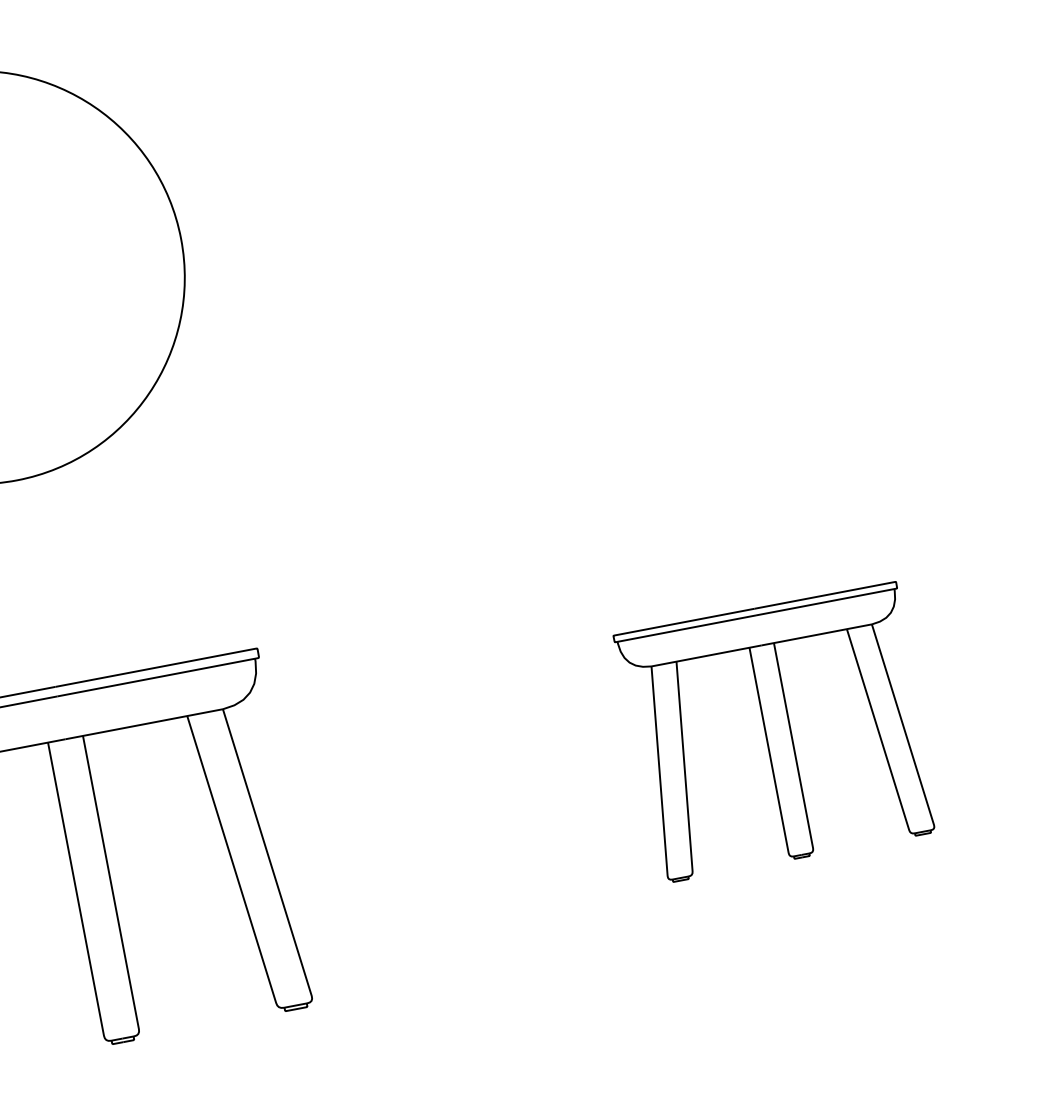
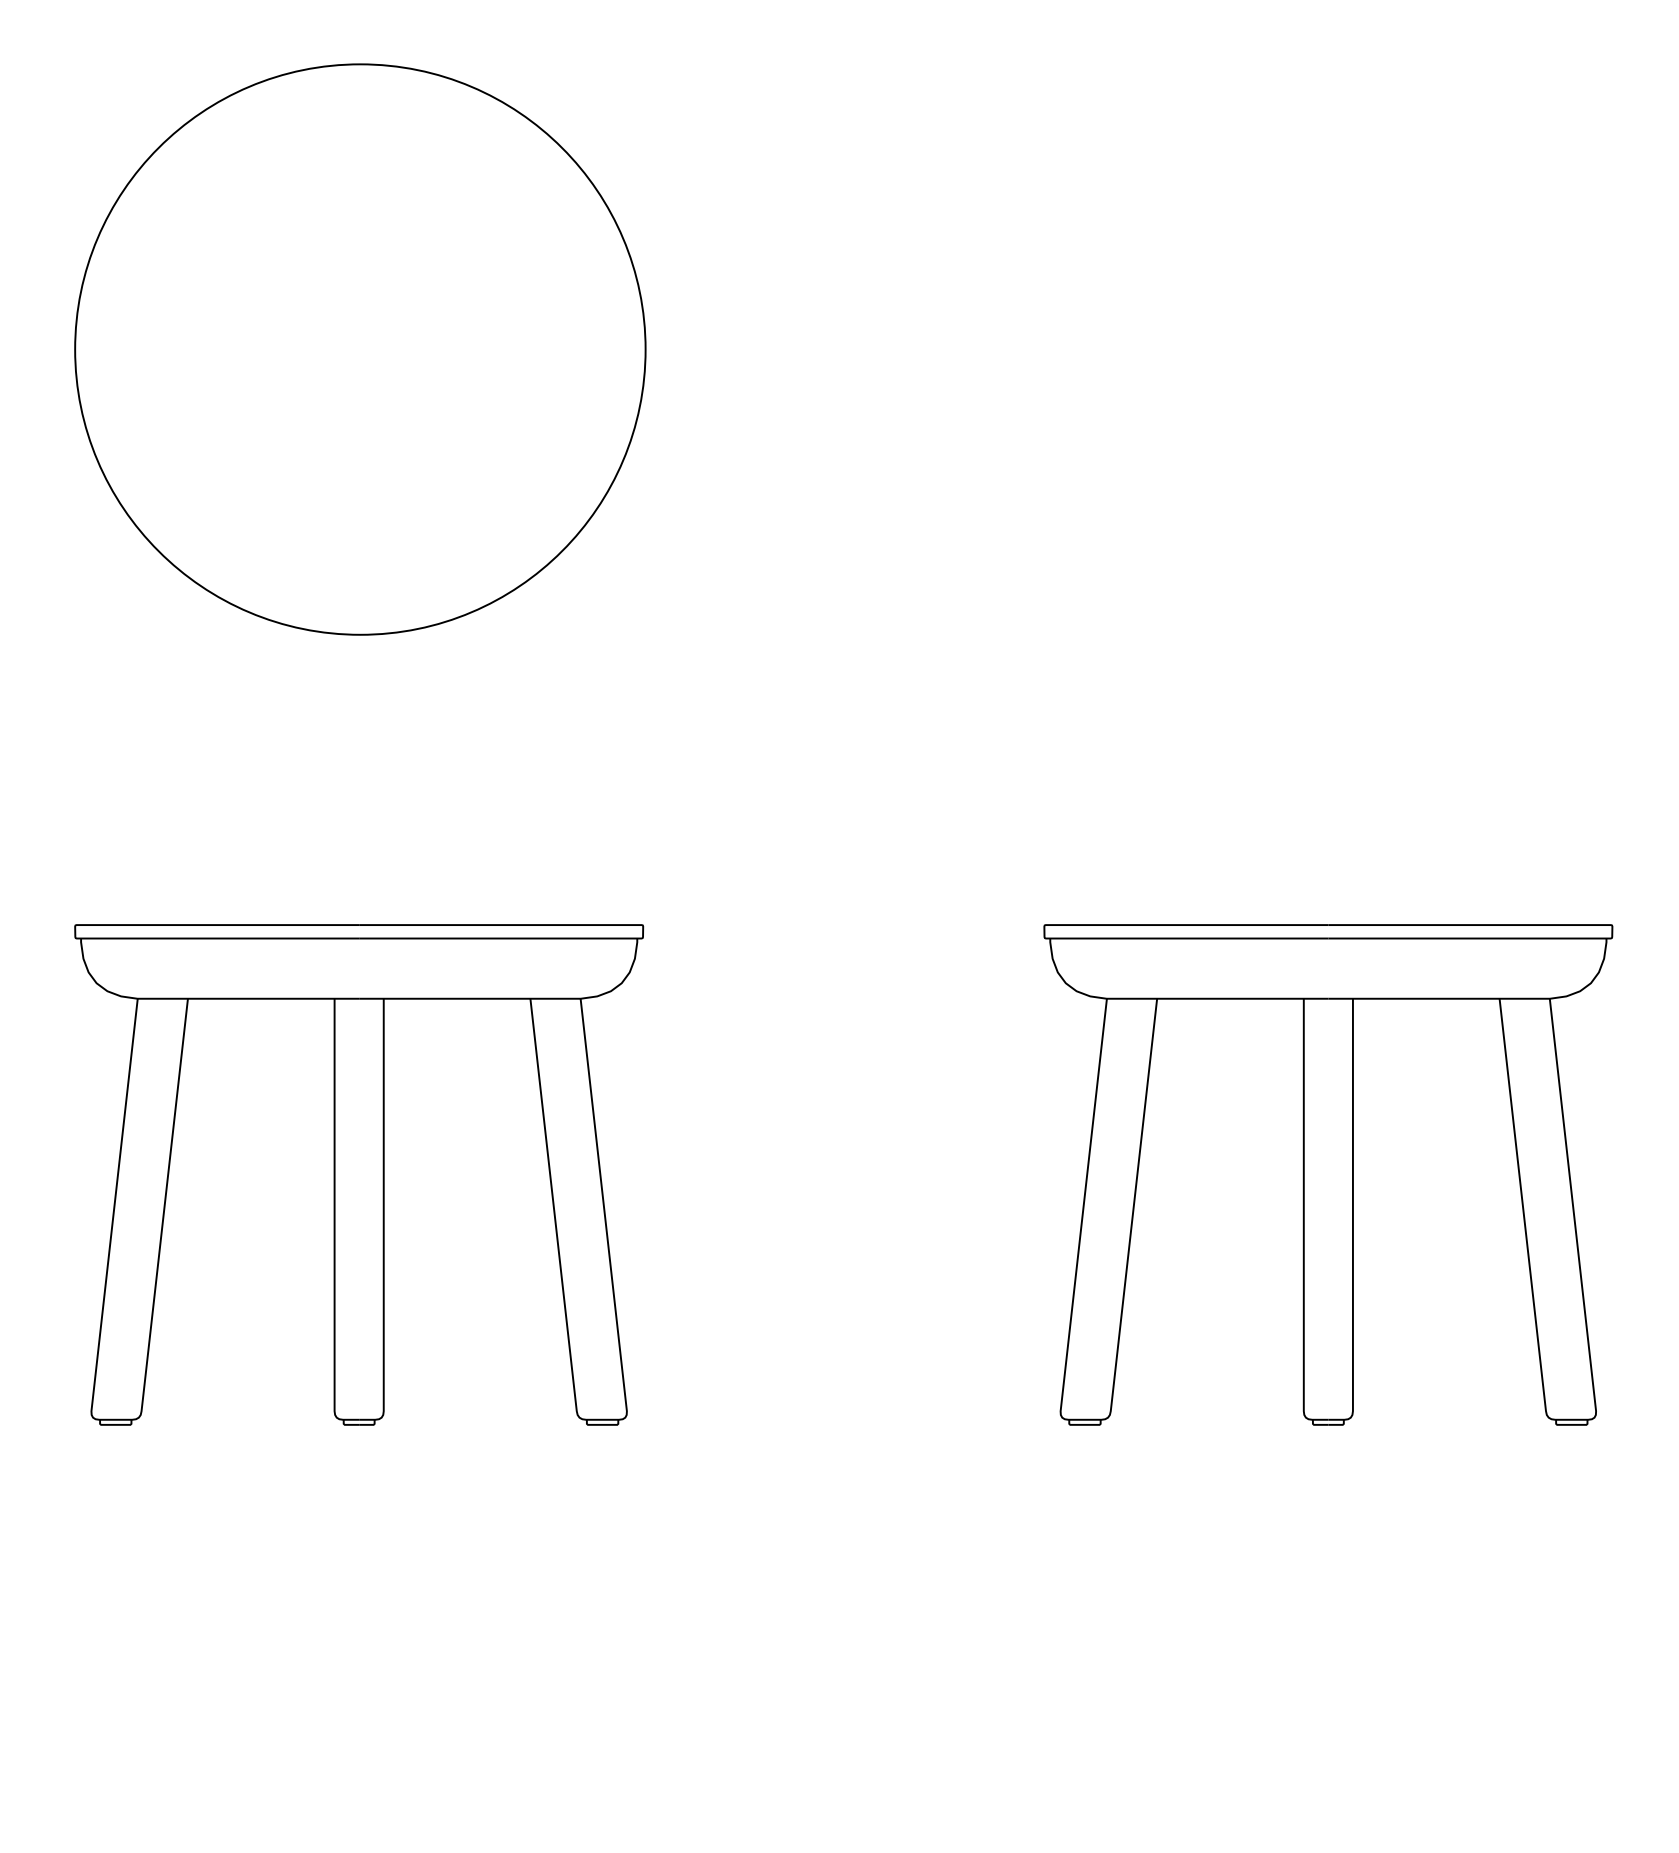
part: (778, 732) -> (1328, 1174), size x1.43

